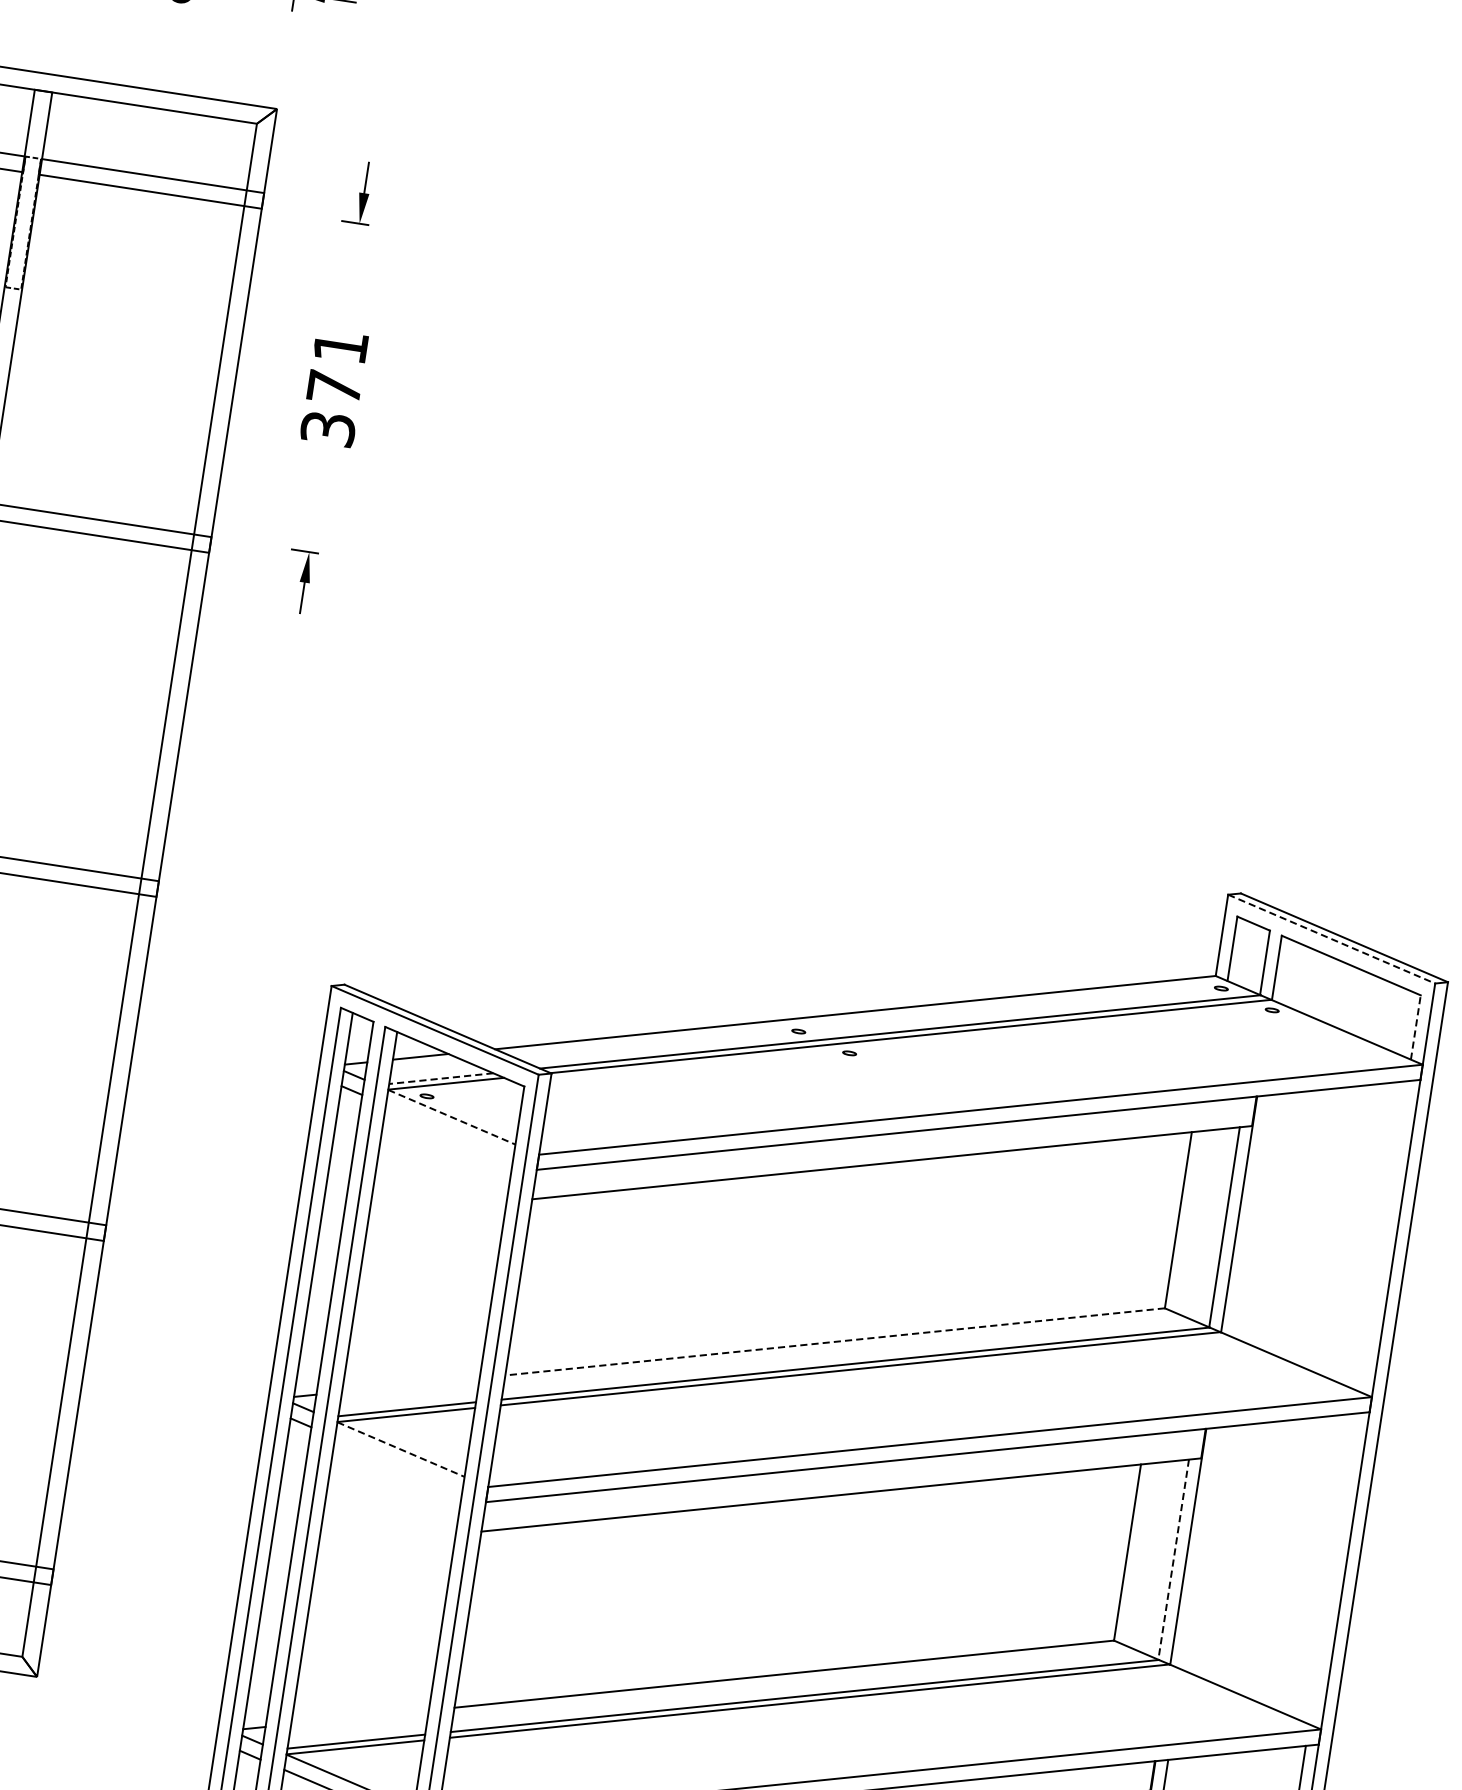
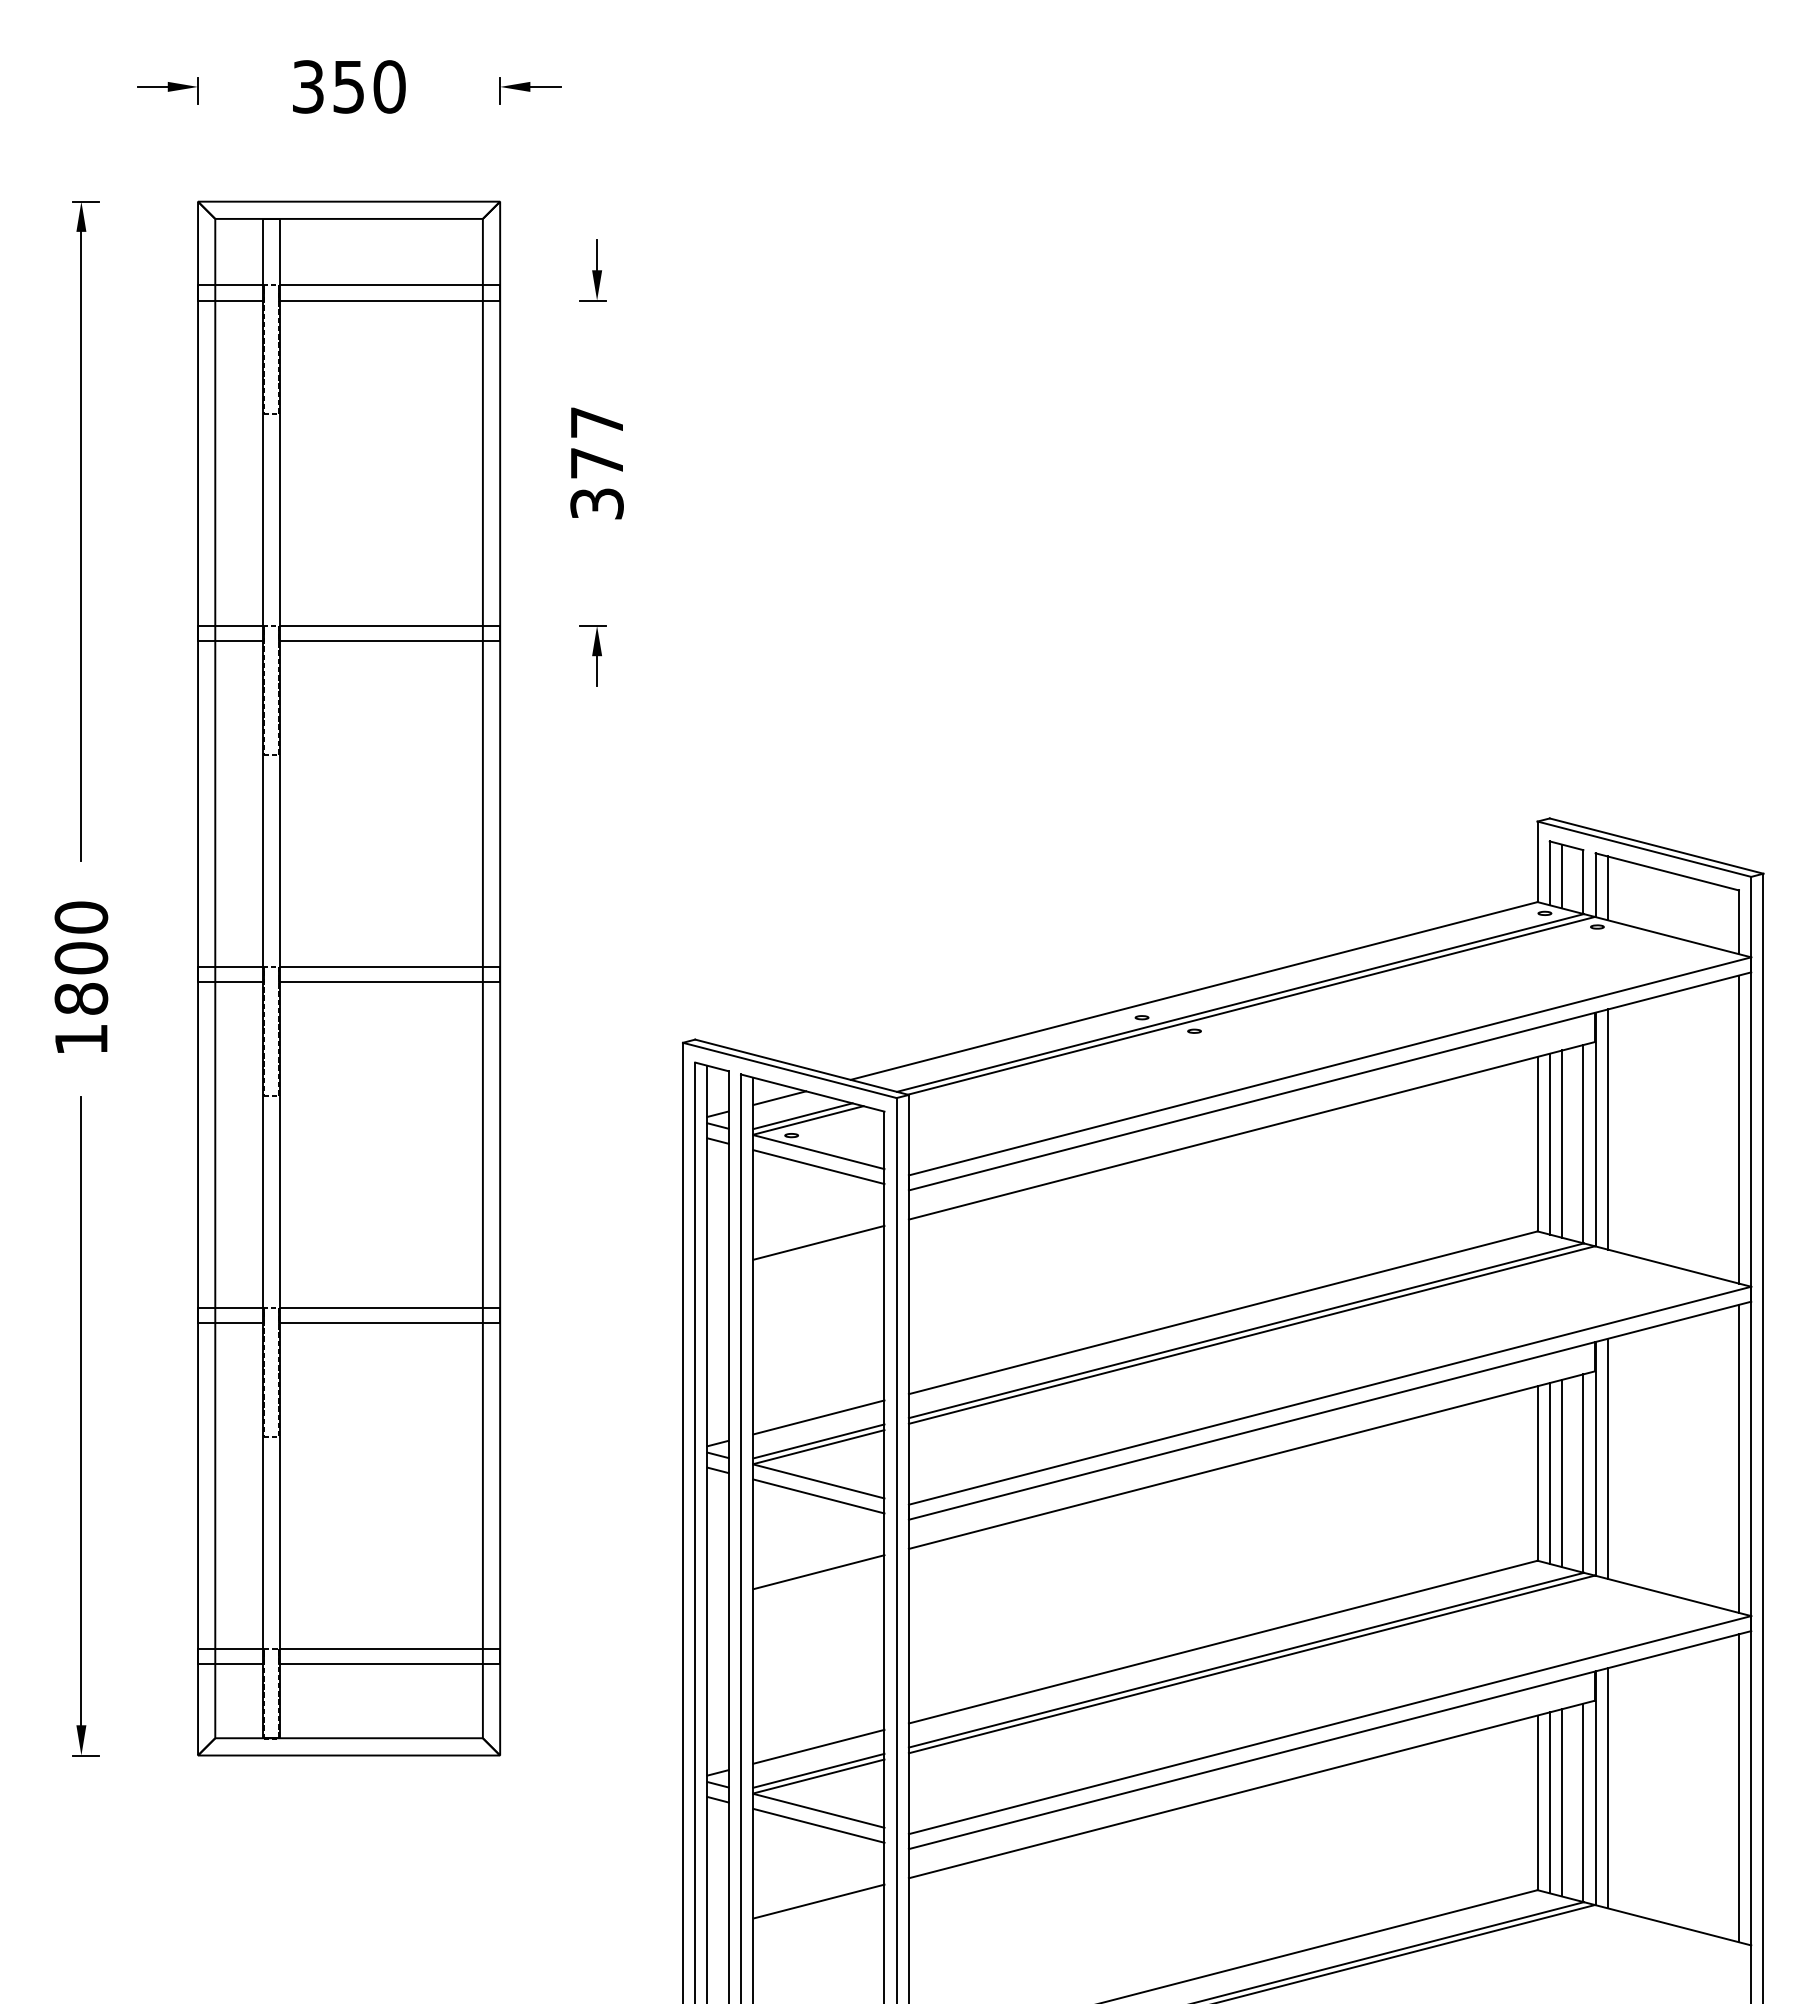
text: (340, 346) -> (596, 422), 371 -> 377
line: (1331, 939) -> (1644, 849), dashed -> solid
line: (1244, 954) -> (1562, 876), added
line: (1288, 973) -> (1607, 888), added
line: (1416, 1027) -> (1739, 922), dashed -> solid
line: (440, 1078) -> (802, 1116), dashed -> solid
line: (451, 1117) -> (818, 1152), dashed -> solid
line: (449, 1132) -> (818, 1167), added
line: (437, 1208) -> (818, 1242), added
line: (1251, 1216) -> (1607, 1129), added
line: (1190, 1221) -> (1549, 1143), added
line: (1203, 1223) -> (1562, 1143), added
line: (1384, 1236) -> (1739, 1129), added
line: (835, 1341) -> (1223, 1312), dashed -> solid
line: (410, 1385) -> (818, 1417), added
line: (400, 1449) -> (818, 1481), dashed -> solid
line: (398, 1464) -> (818, 1496), added
line: (386, 1541) -> (818, 1572), added
line: (1200, 1548) -> (1607, 1458), added
line: (1139, 1554) -> (1549, 1473), added
line: (1152, 1556) -> (1562, 1473), added
line: (1173, 1560) -> (1583, 1474), dashed -> solid
line: (1333, 1568) -> (1739, 1458), added
line: (359, 1717) -> (818, 1746), added

